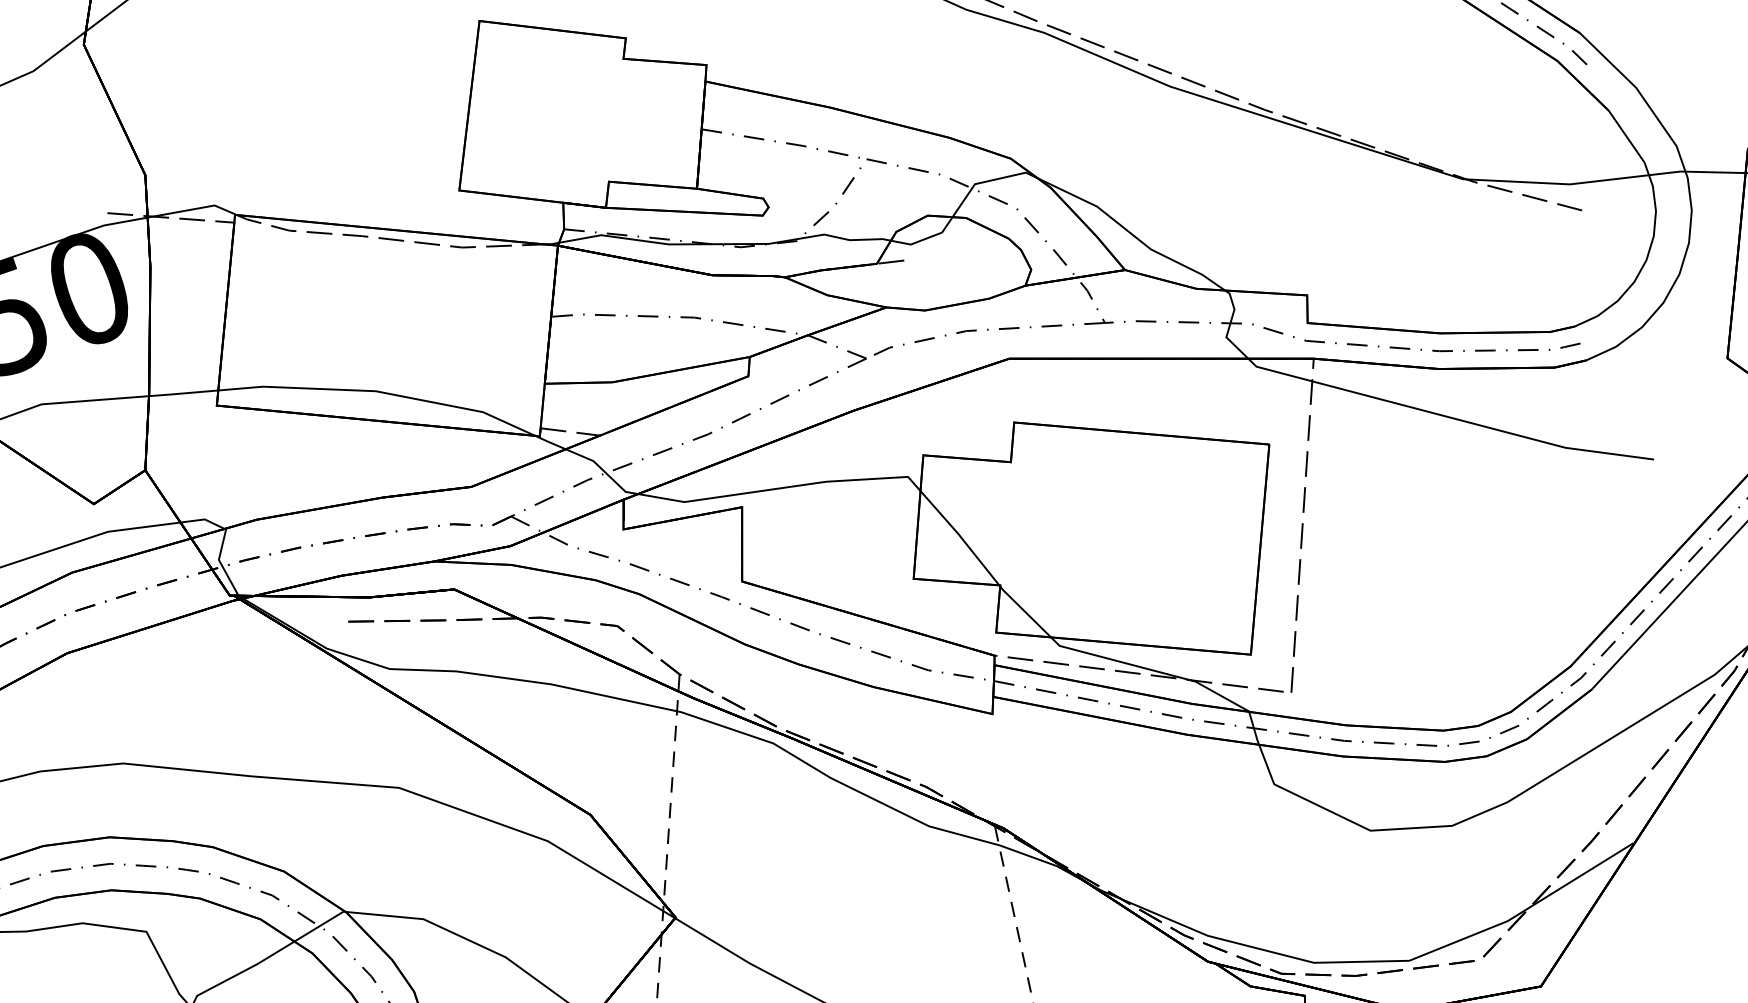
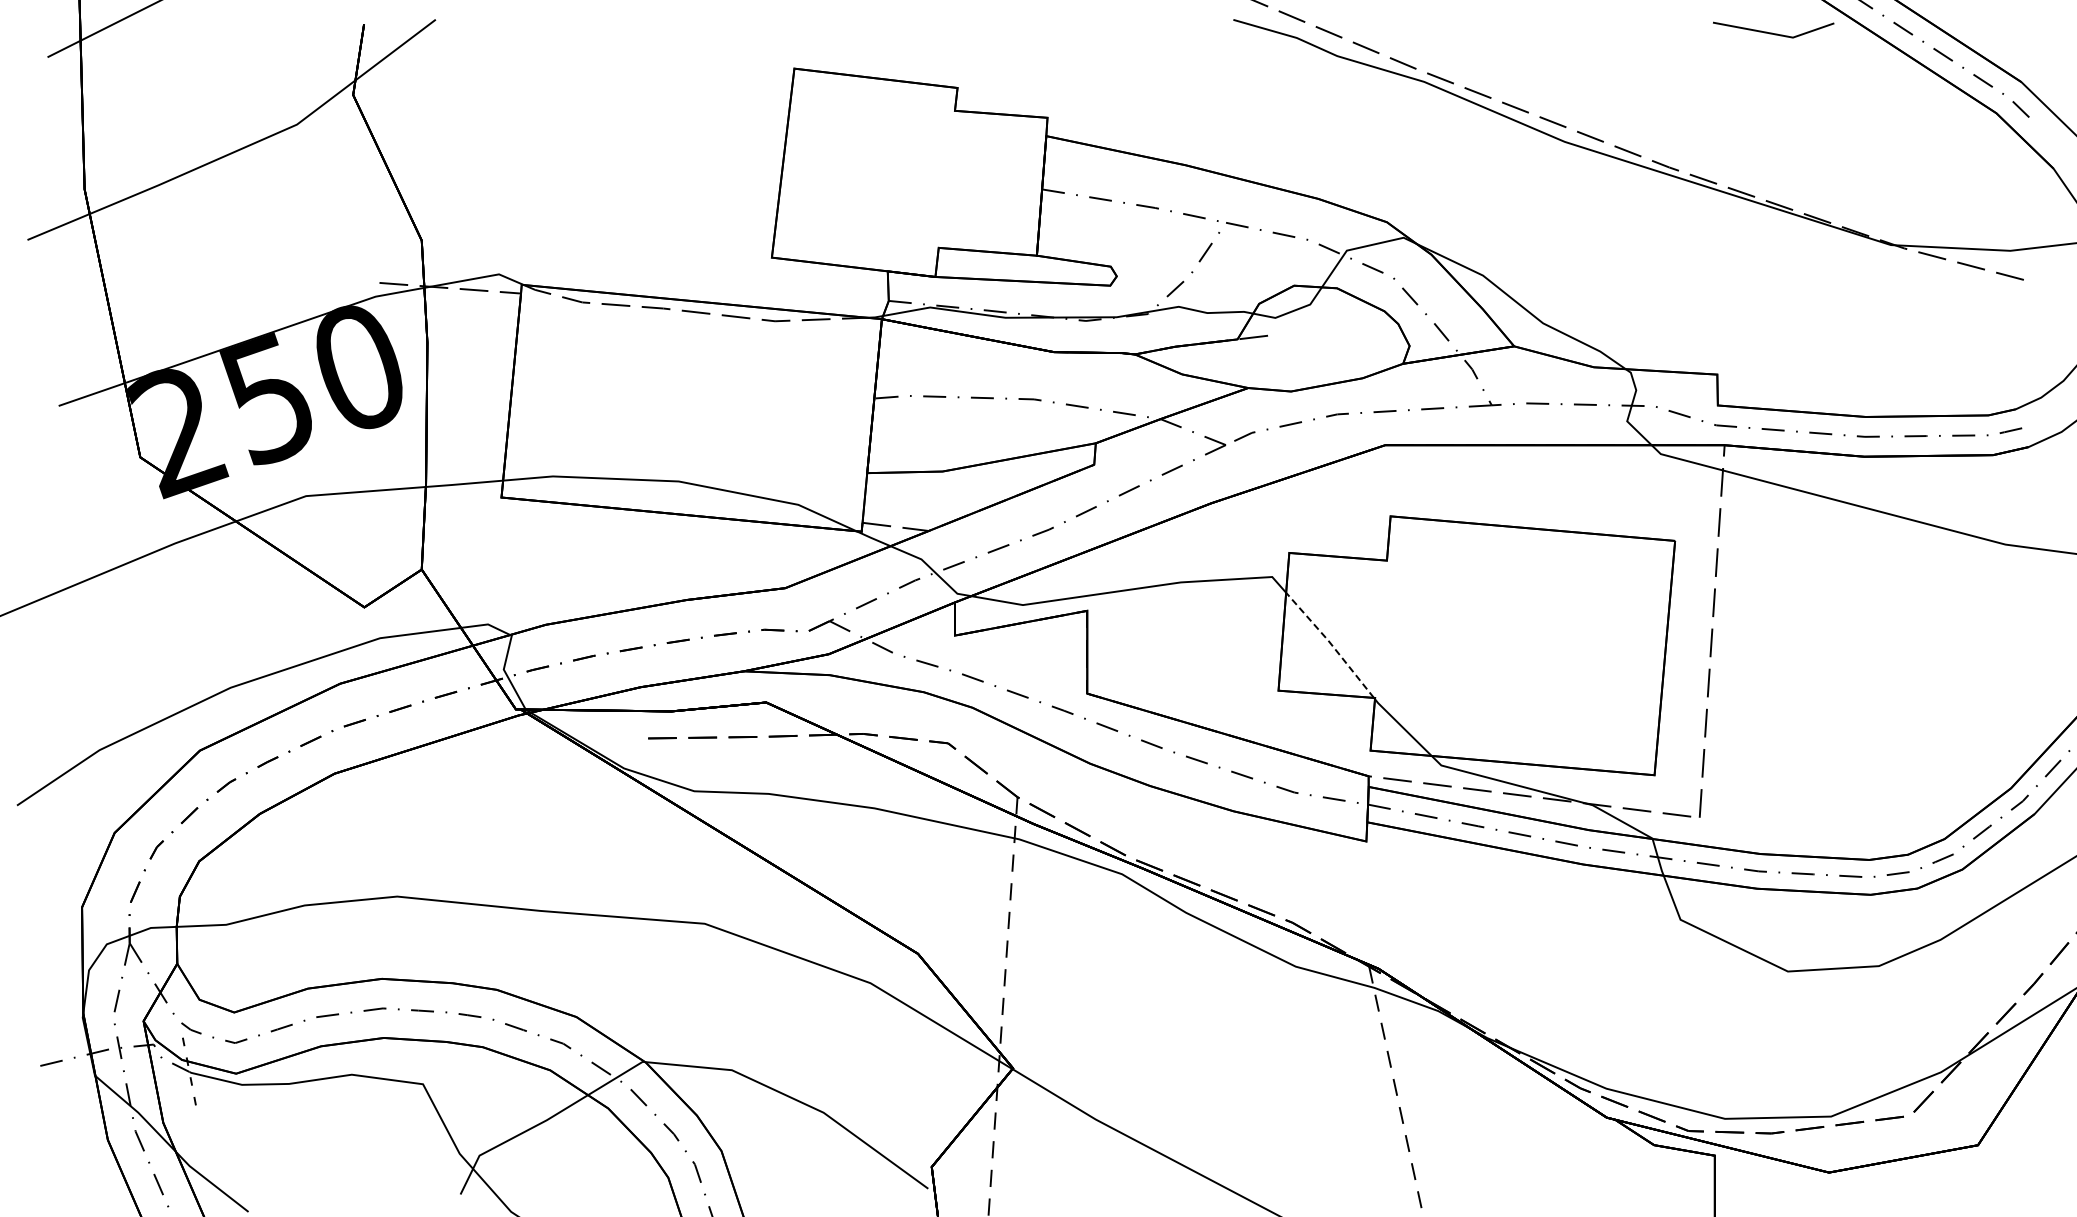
line: (960, 536) -> (1330, 643), solid -> dashed

